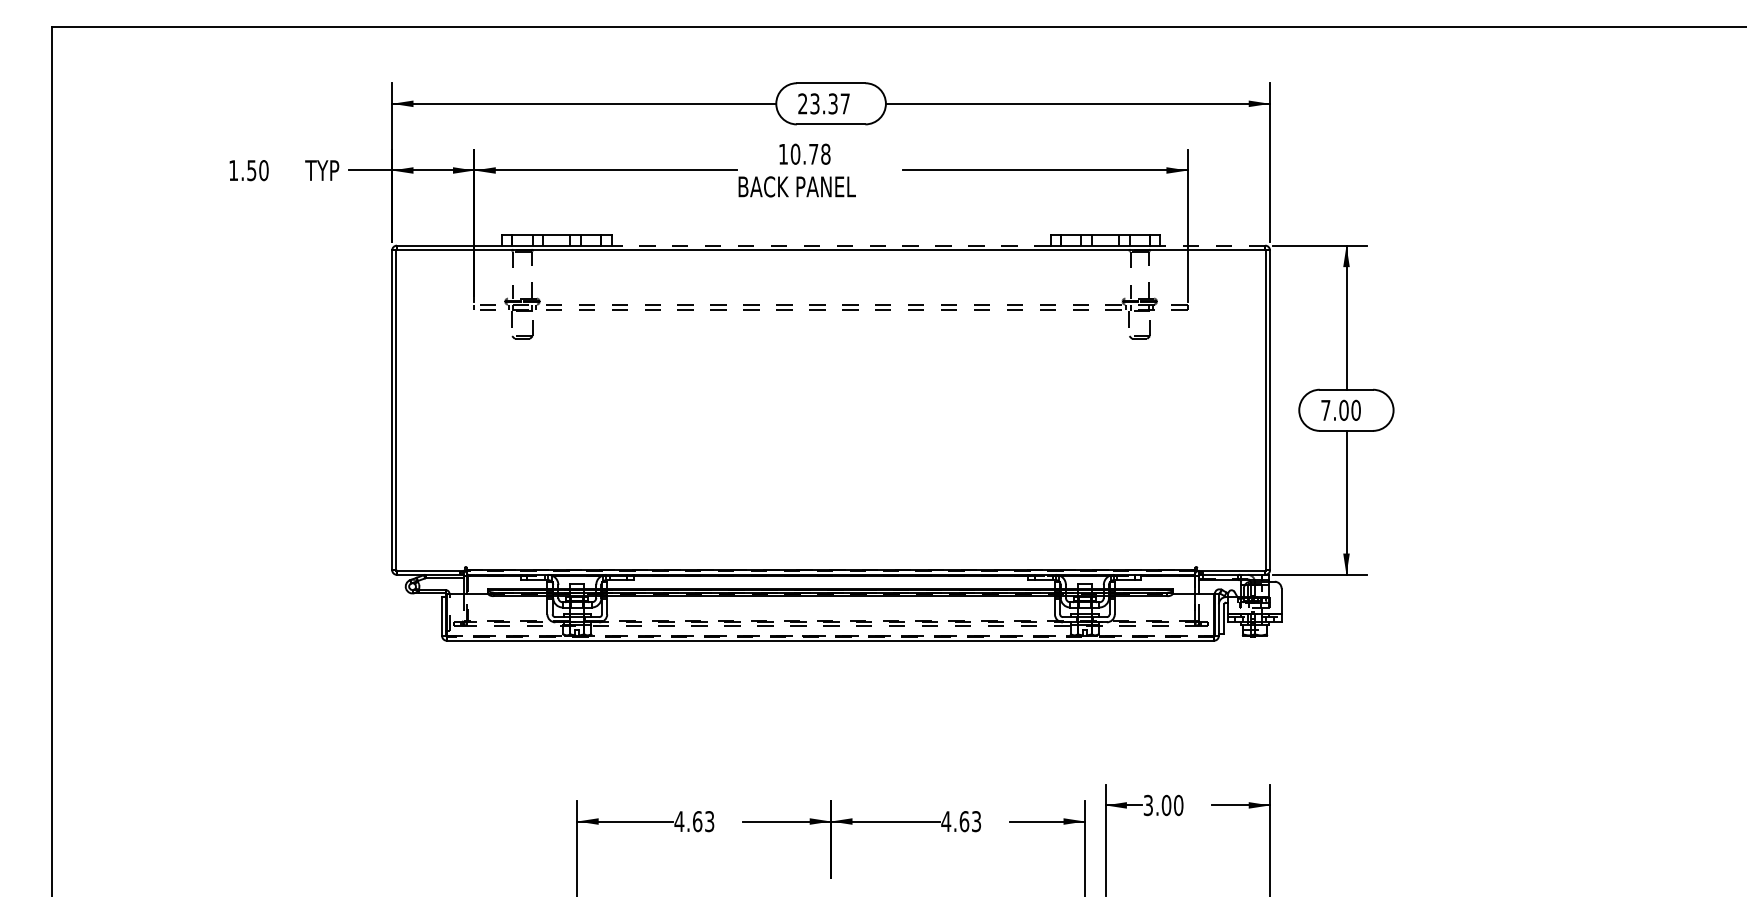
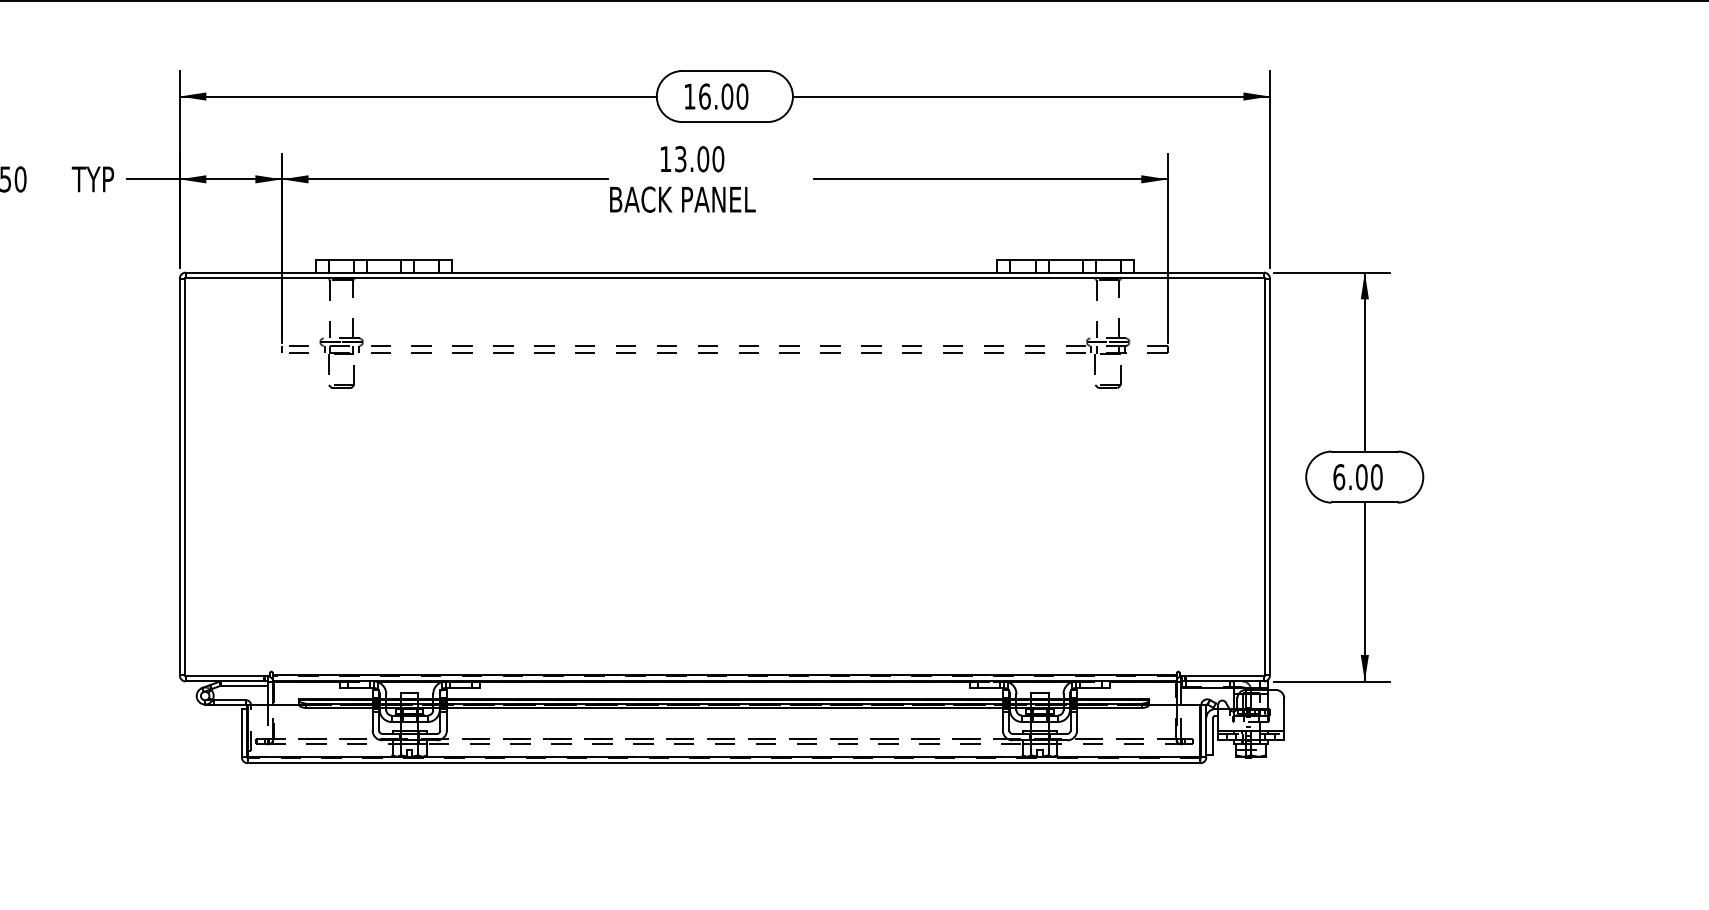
text: (824, 103) -> (716, 96), 23.37 -> 16.00
text: (810, 153) -> (699, 158), 10.78 -> 13.00
line: (830, 245) -> (724, 272), dashed -> solid
line: (1212, 245) -> (1198, 272), dashed -> solid
text: (1325, 409) -> (1338, 476), 7.00 -> 6.00
line: (829, 635) -> (722, 756), dashed -> solid

